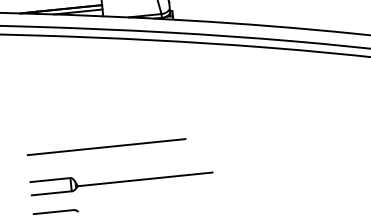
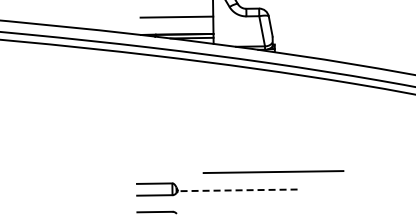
line: (106, 146) -> (273, 171), moved
line: (144, 179) -> (237, 190), solid -> dashed

